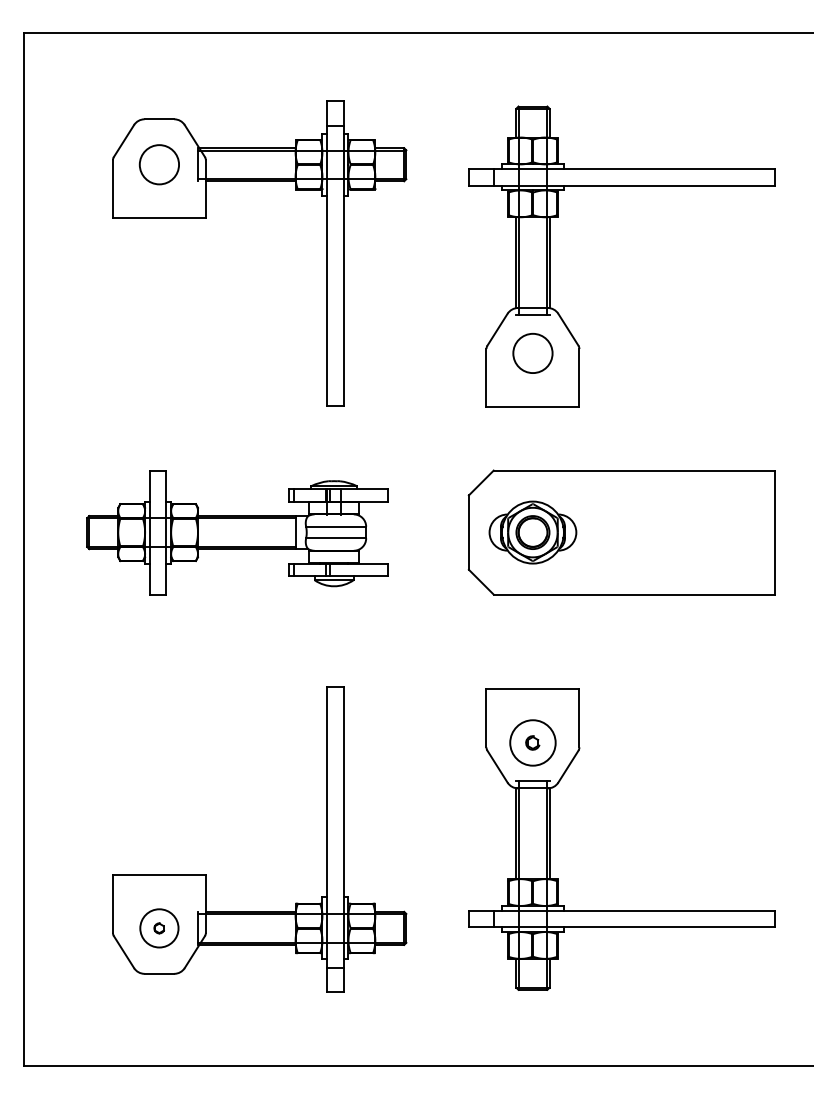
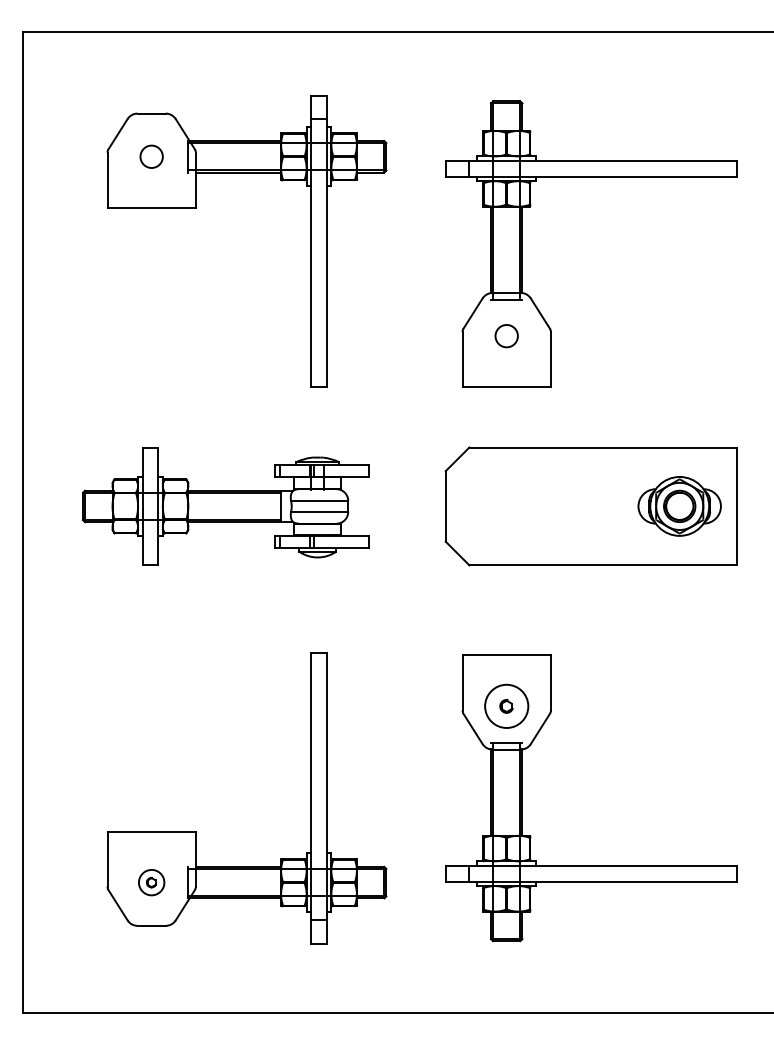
circle: (159, 164) -> (151, 156), size x0.6
circle: (532, 353) -> (506, 336), size x0.6
part: (532, 532) -> (679, 506), moved
circle: (159, 928) -> (151, 882), size x0.7

